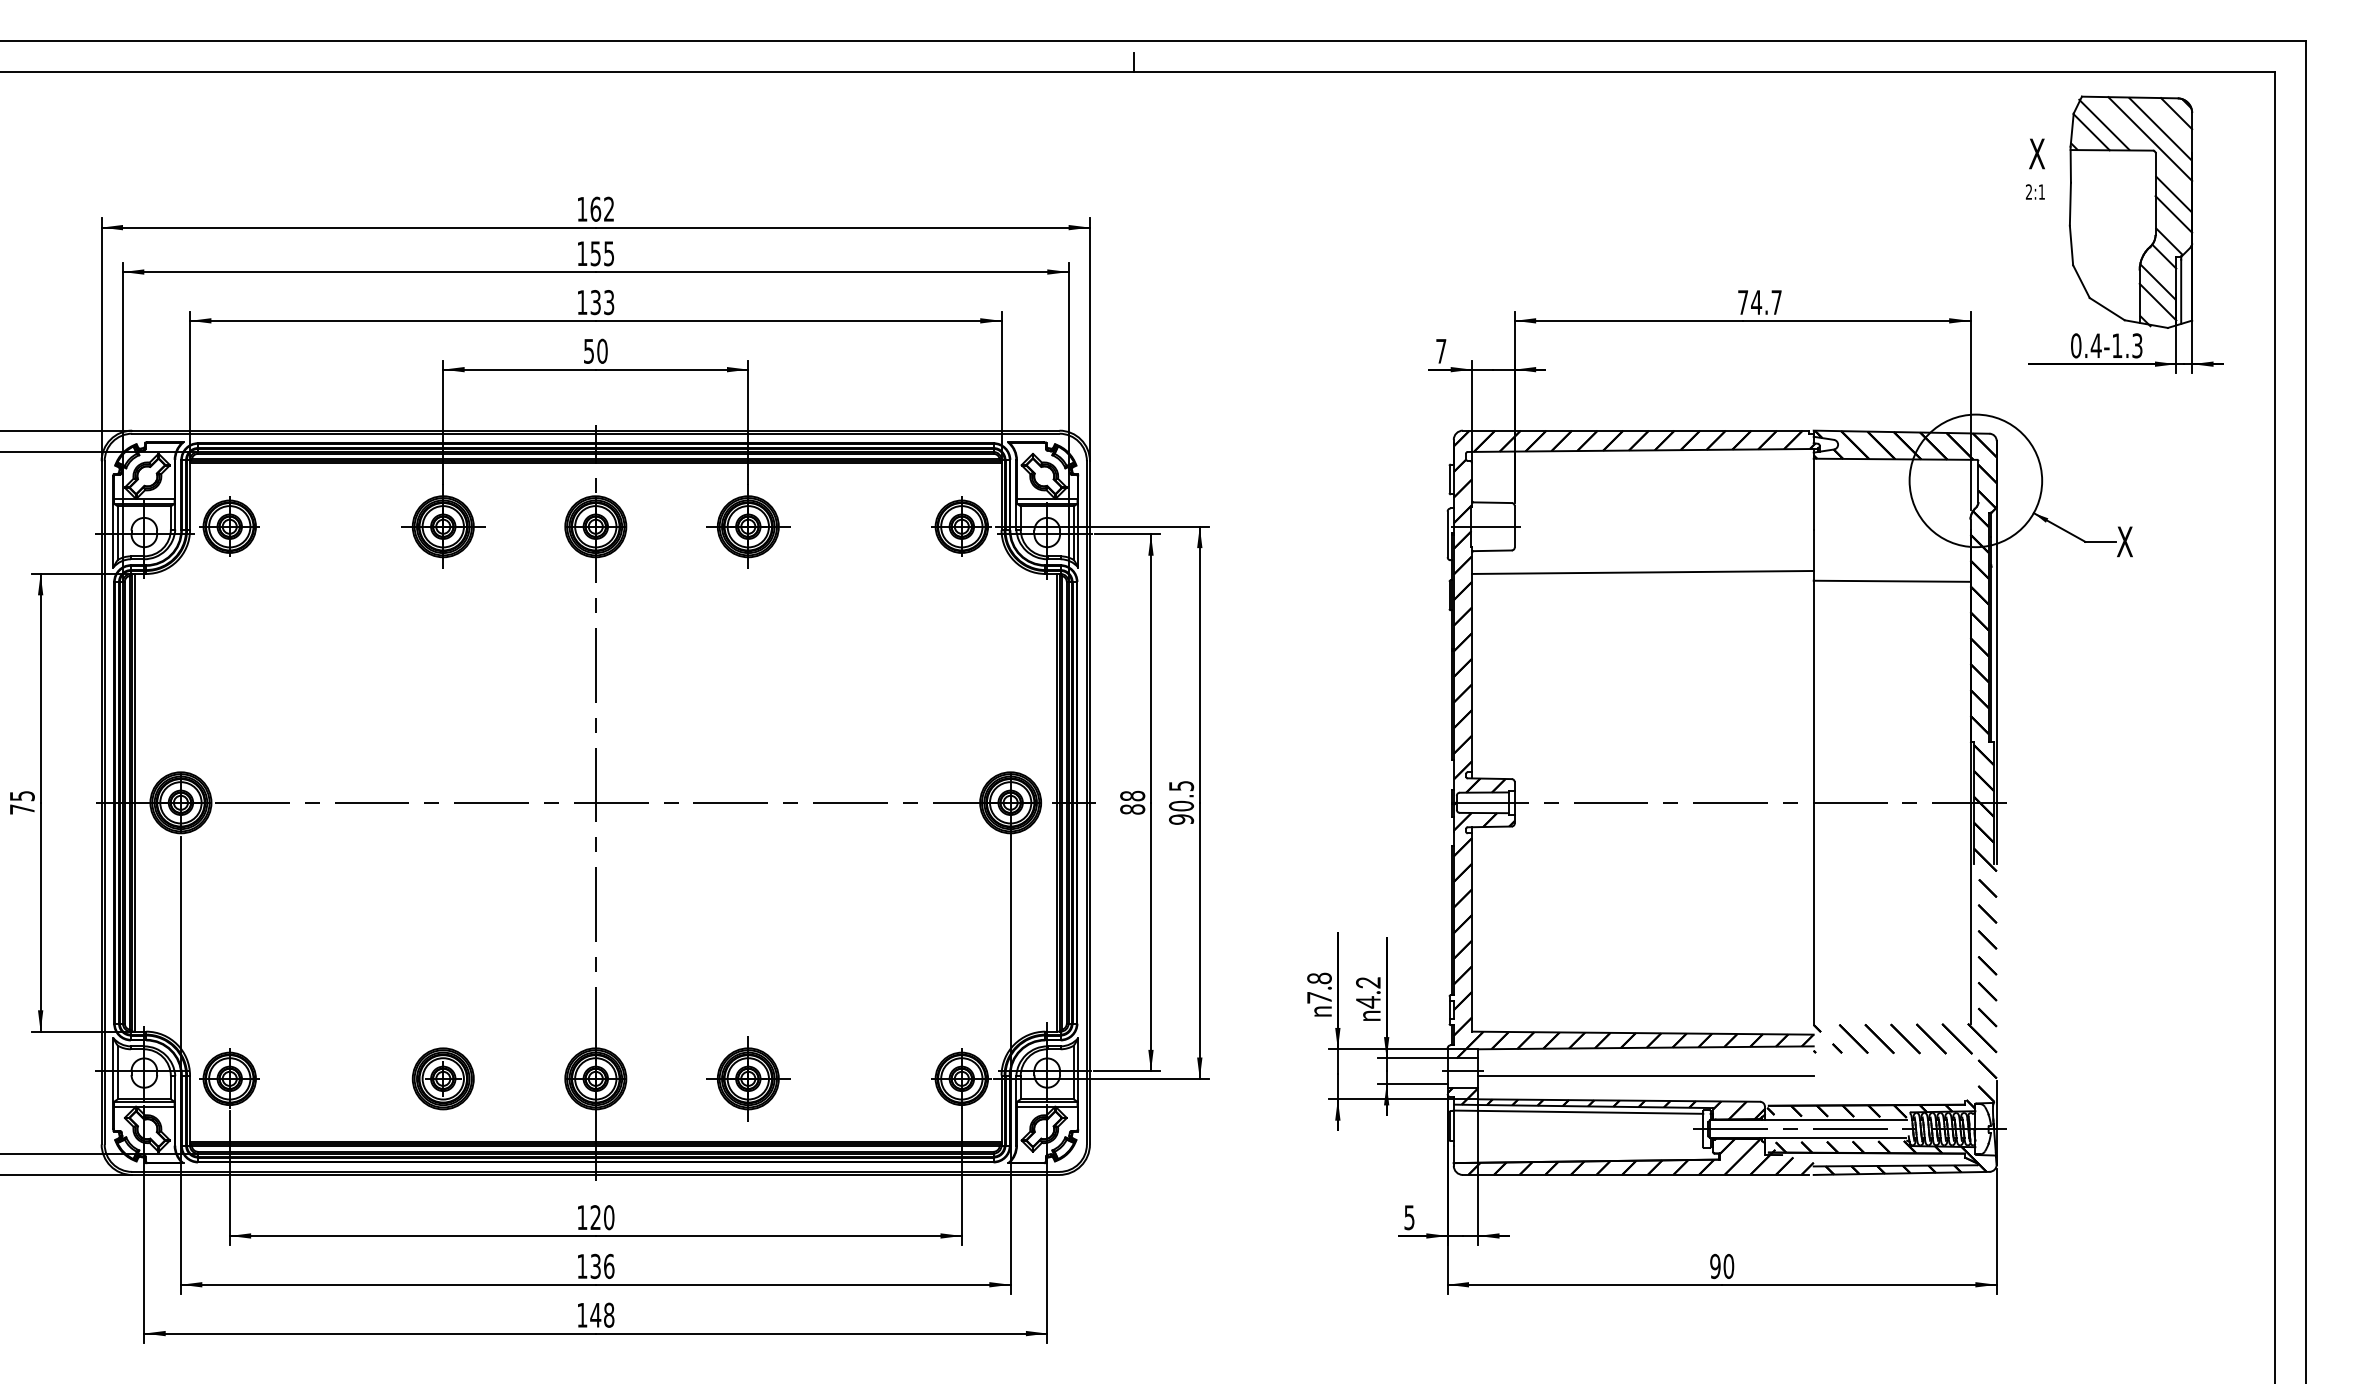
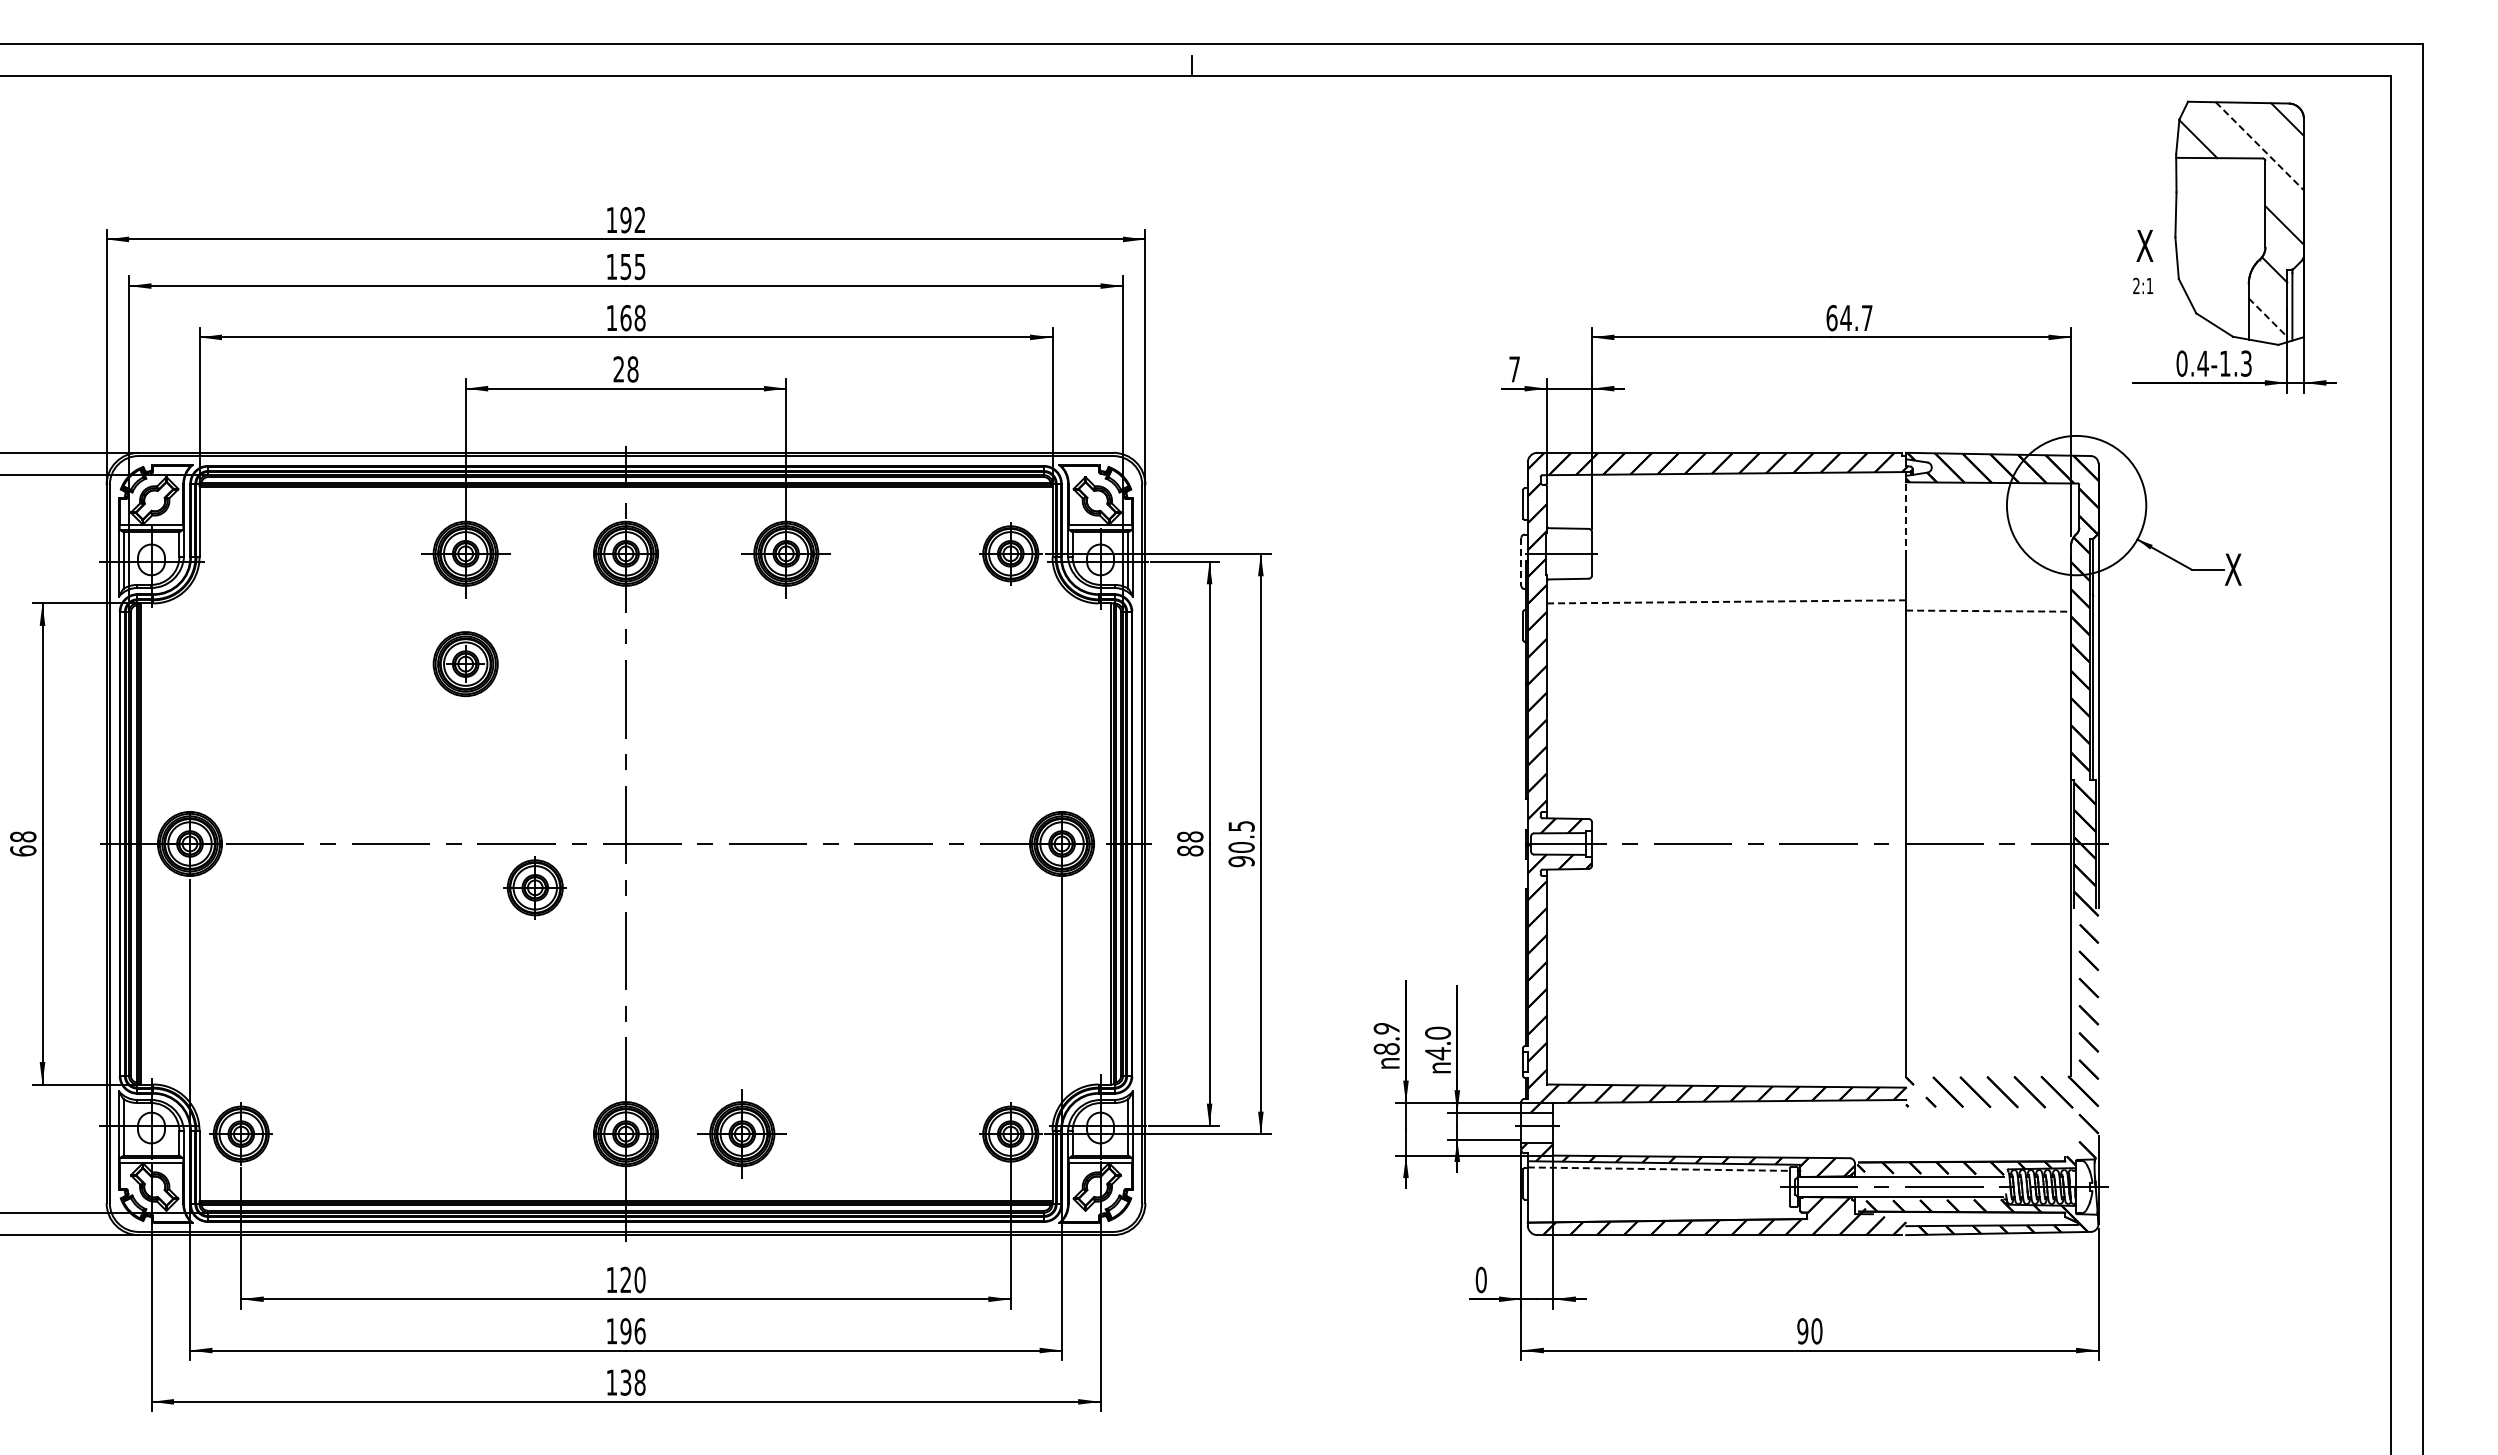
line: (2150, 139) -> (2260, 146), solid -> dashed
text: (2035, 168) -> (2143, 261), moved
text: (595, 209) -> (625, 220), 162 -> 192
hatch: (2130, 211) -> (2239, 222), removed
text: (601, 301) -> (632, 317), 133 -> 168
text: (1742, 301) -> (1831, 317), 74.7 -> 64.7
line: (2158, 302) -> (2268, 318), solid -> dashed
text: (595, 351) -> (625, 369), 50 -> 28
line: (1814, 494) -> (1906, 519), solid -> dashed
part: (229, 526) -> (534, 887), moved
line: (1447, 535) -> (1521, 562), solid -> dashed
line: (1642, 572) -> (1726, 601), solid -> dashed
line: (1893, 581) -> (1989, 611), solid -> dashed
text: (22, 802) -> (23, 843), 75 -> 68
text: (1368, 982) -> (1438, 1032), 4.2 -> 4.0
text: (1319, 987) -> (1386, 1038), 7.8 -> 8.9
line: (1645, 1076) -> (1729, 1131), removed
part: (747, 1078) -> (741, 1133), moved
part: (443, 1079) -> (465, 664), moved
line: (1579, 1112) -> (1659, 1169), solid -> dashed
text: (1408, 1217) -> (1480, 1279), 5 -> 0
text: (595, 1266) -> (625, 1331), 136 -> 196
text: (595, 1315) -> (625, 1382), 148 -> 138

